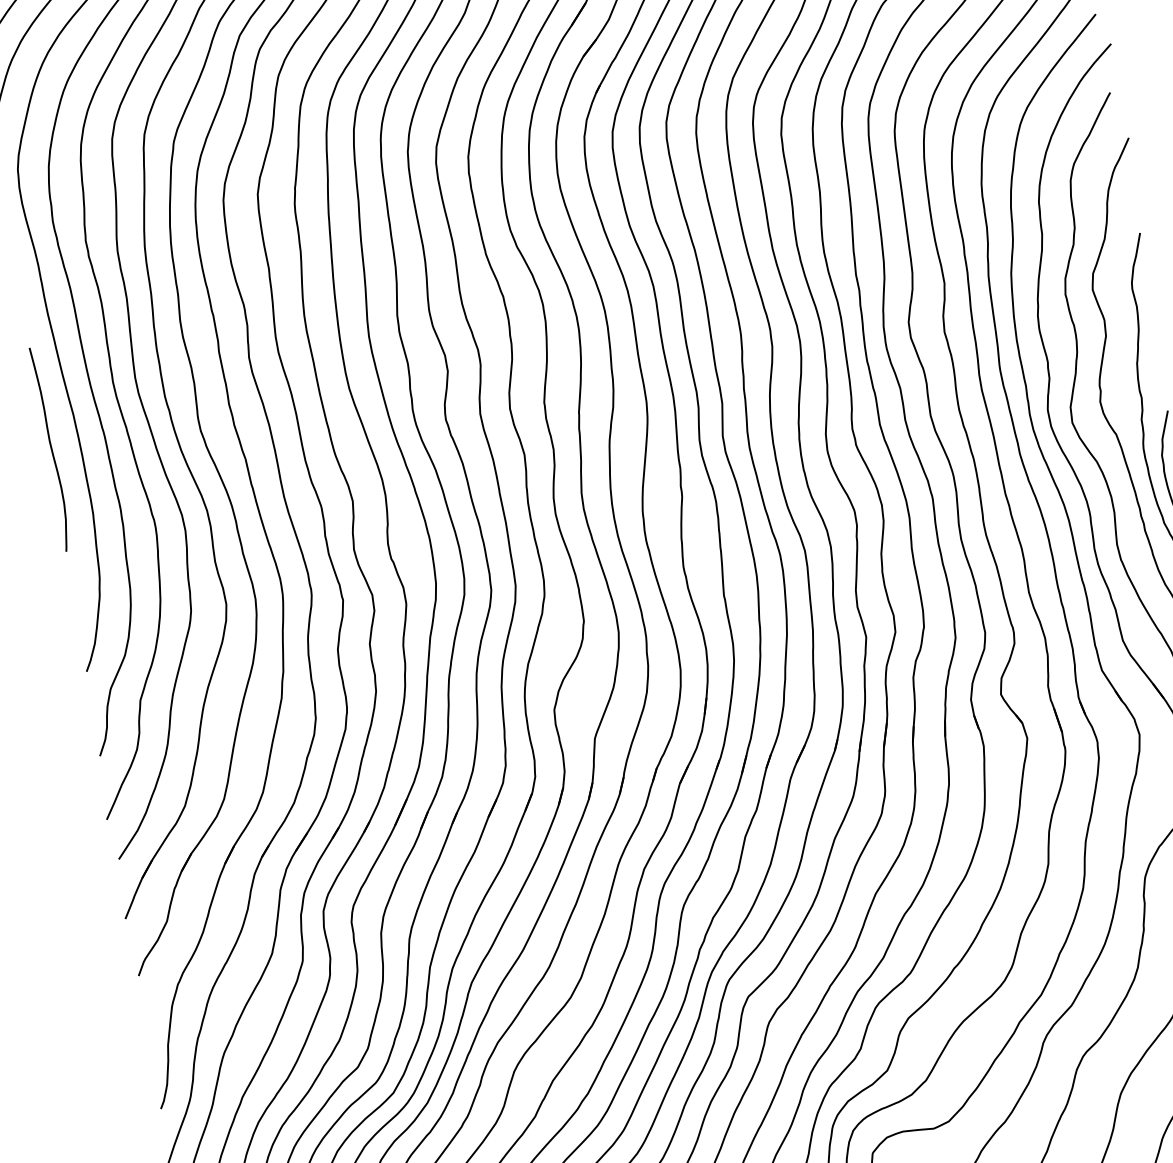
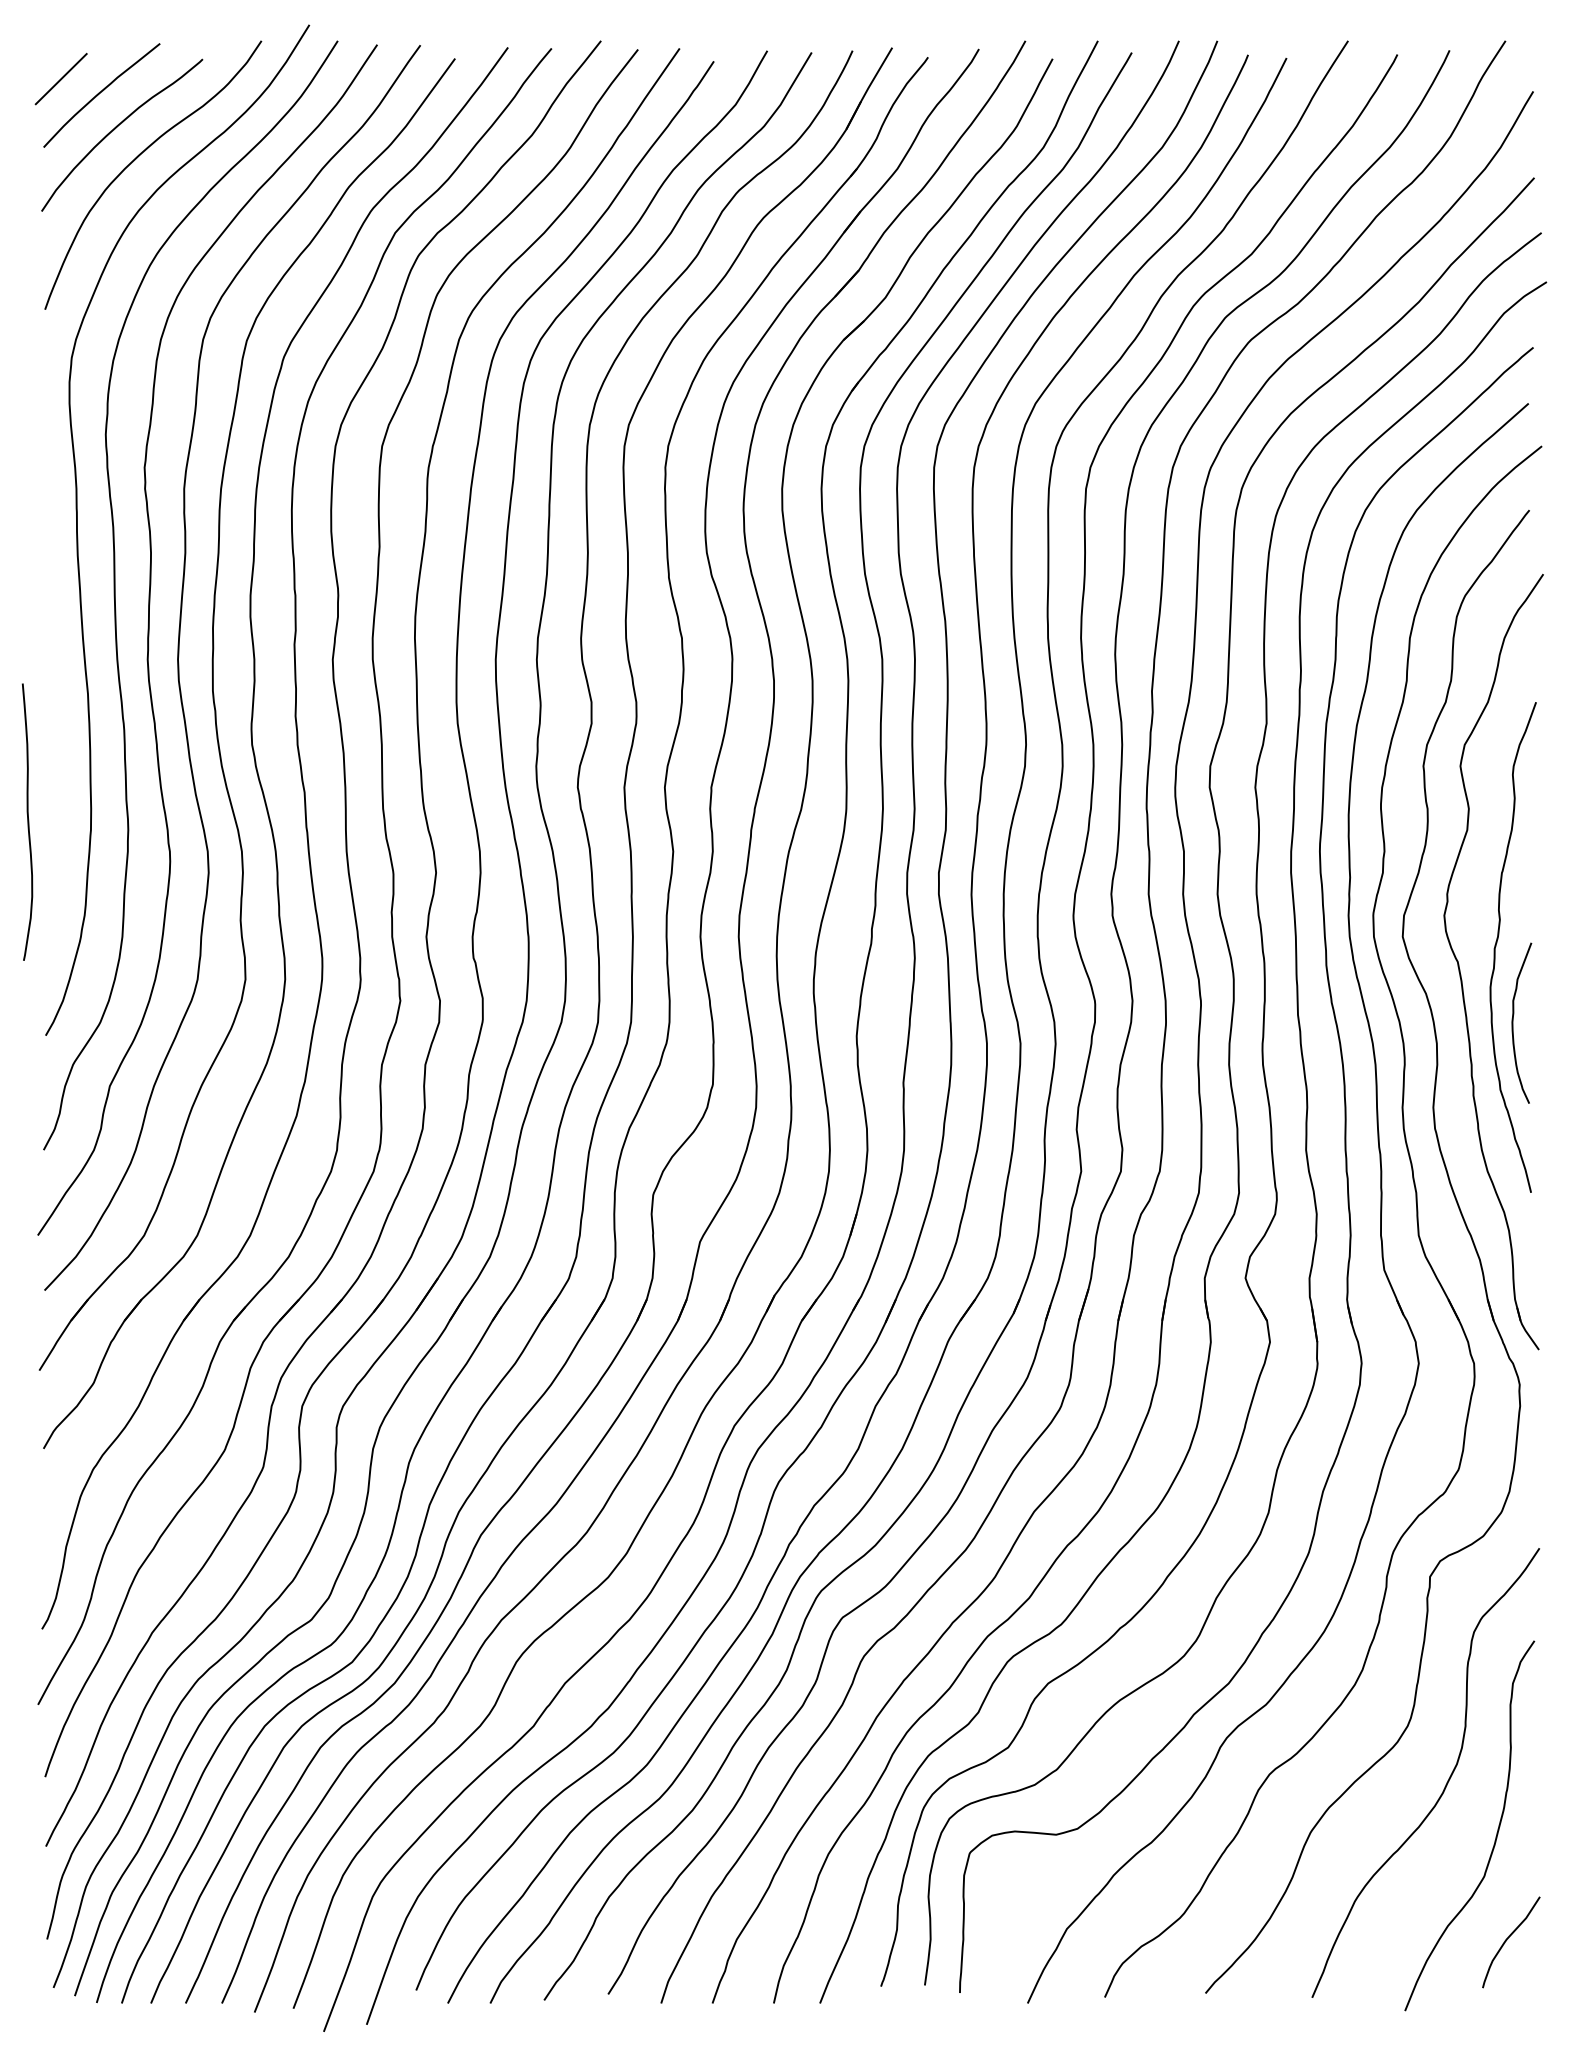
curve: (50, 448) -> (27, 821), moved

